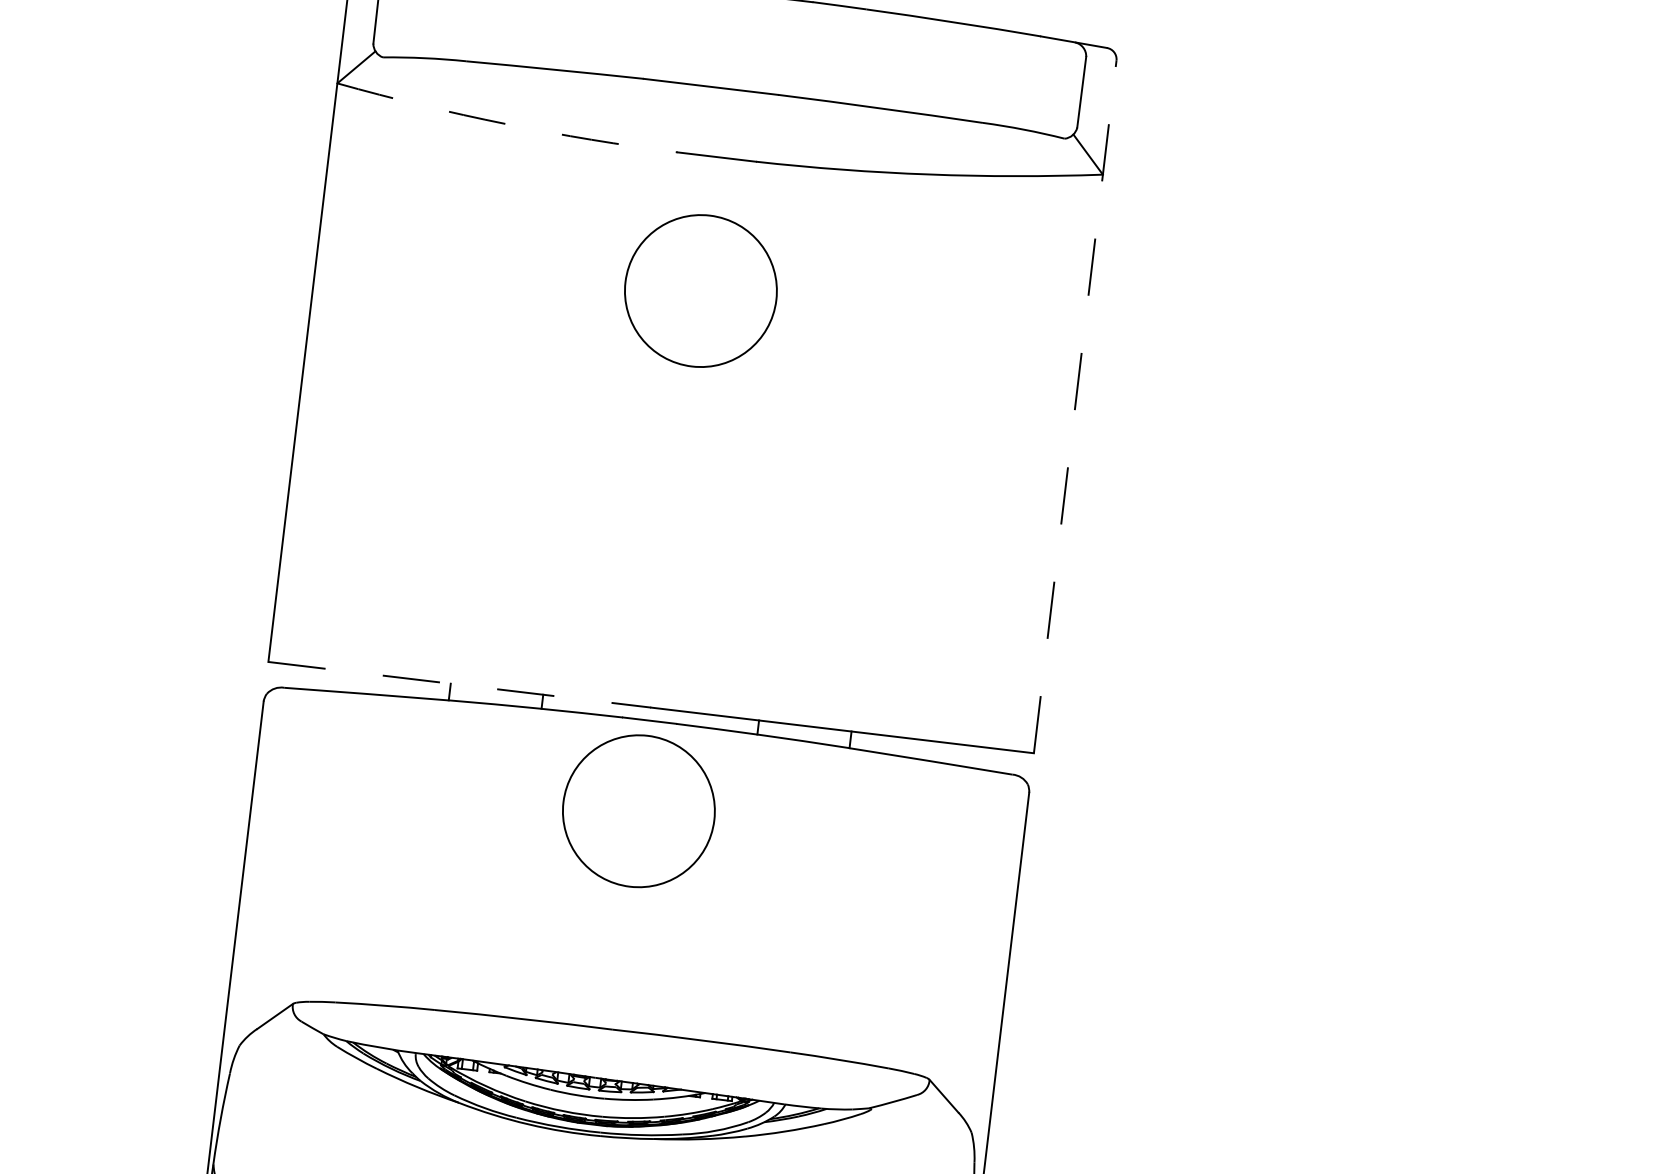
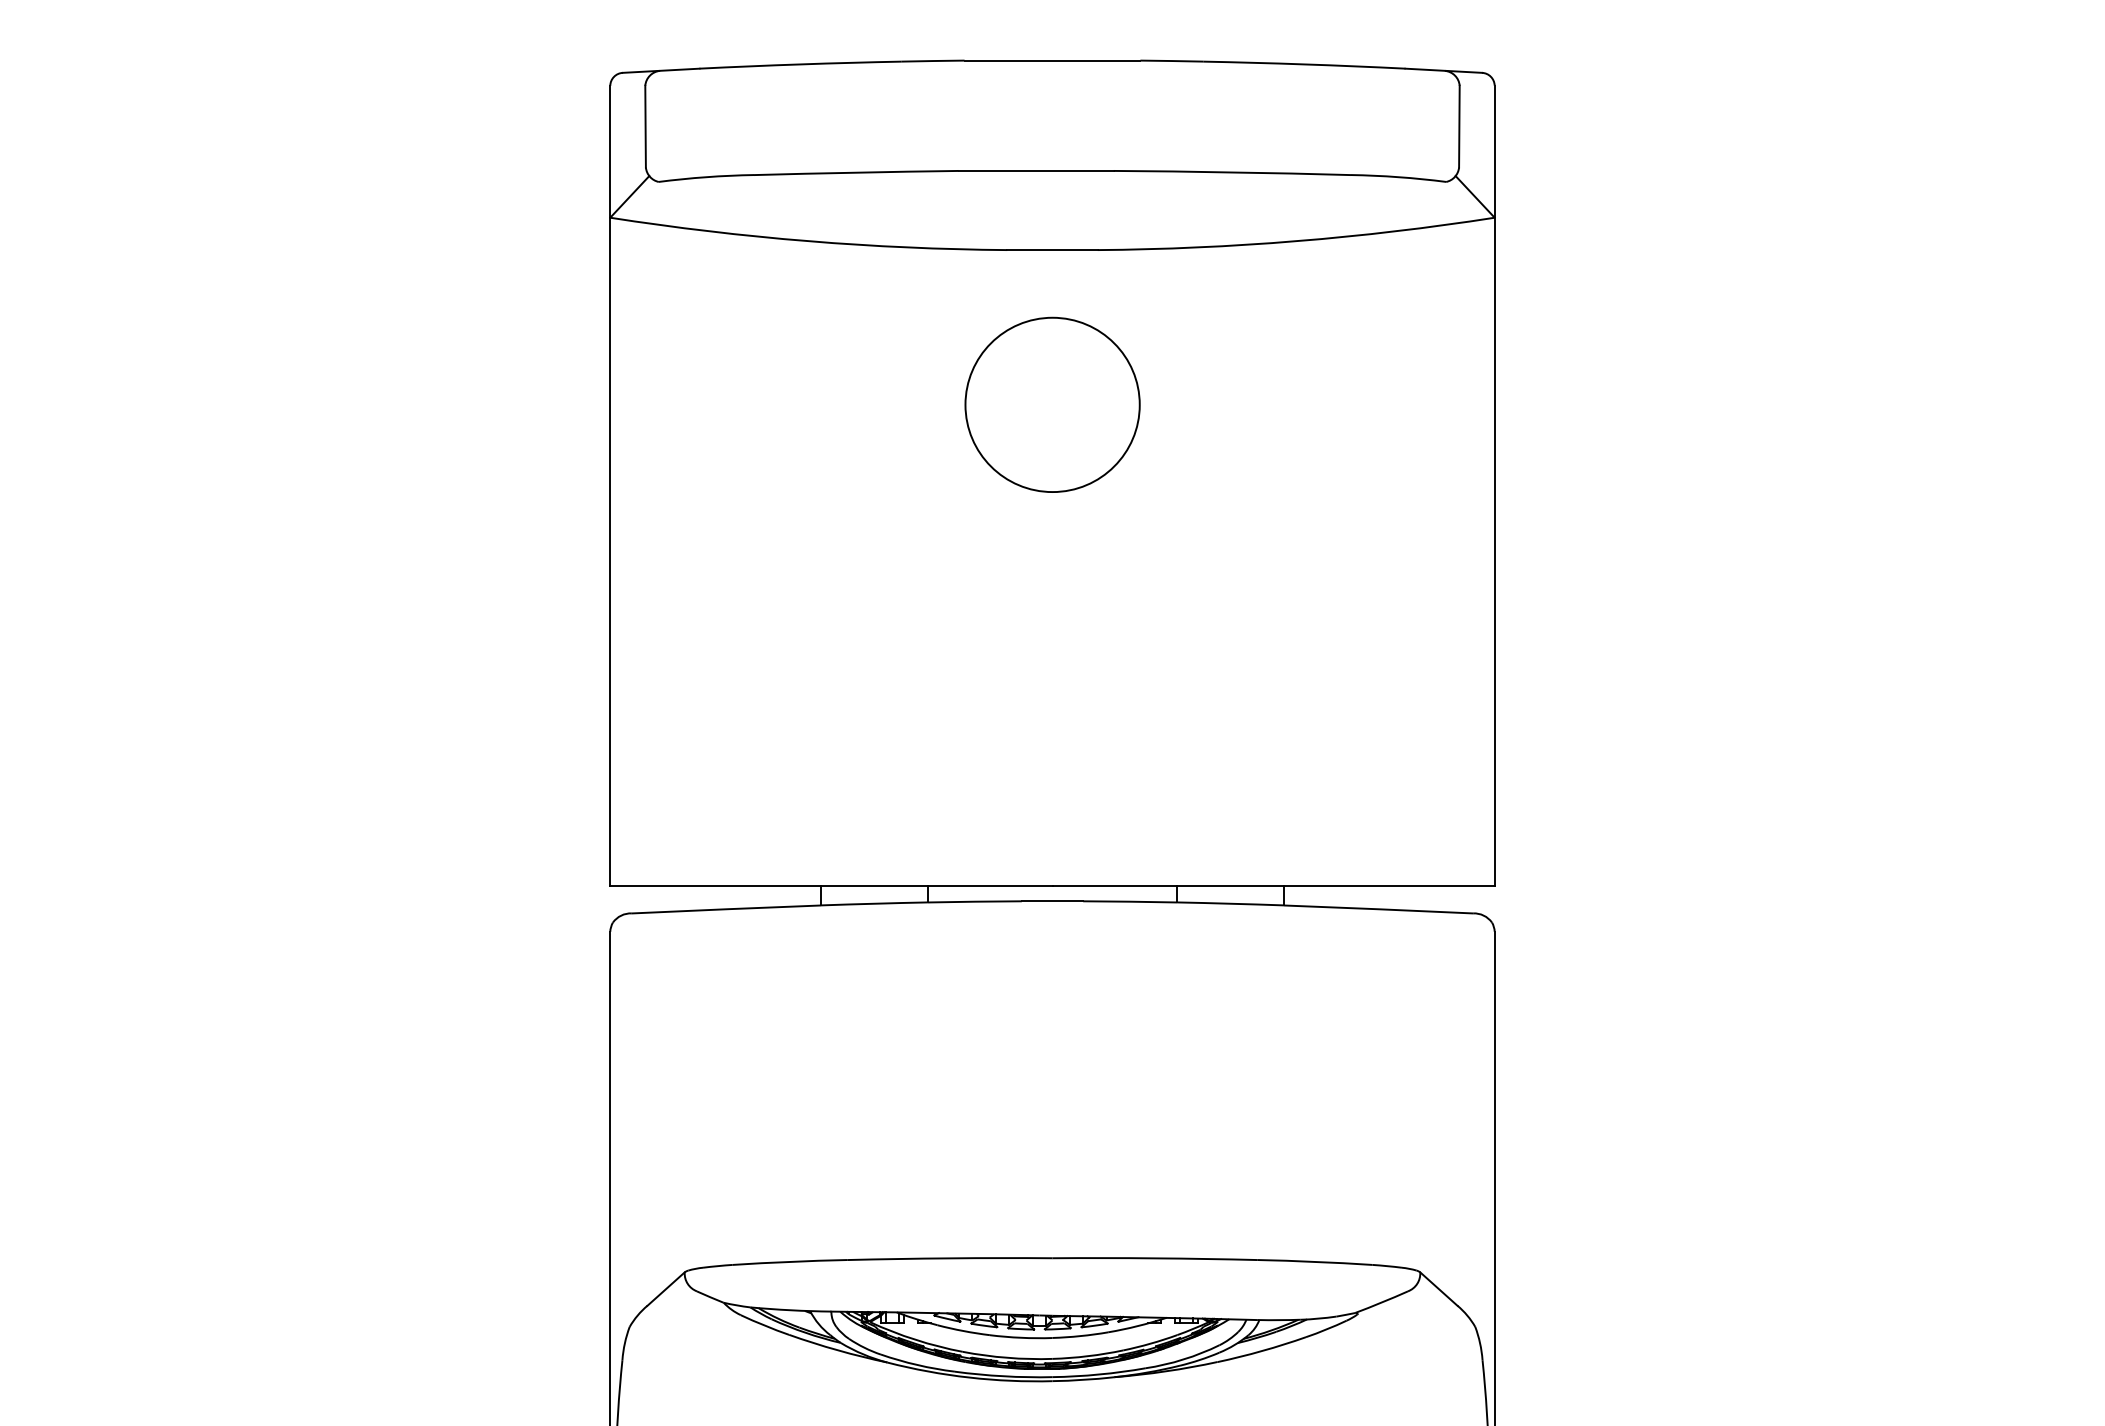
arc: (506, 124) -> (808, 241), dashed -> solid
line: (1075, 406) -> (1494, 485), dashed -> solid
line: (459, 685) -> (831, 886), dashed -> solid
circle: (638, 810) -> (1052, 1005), removed

